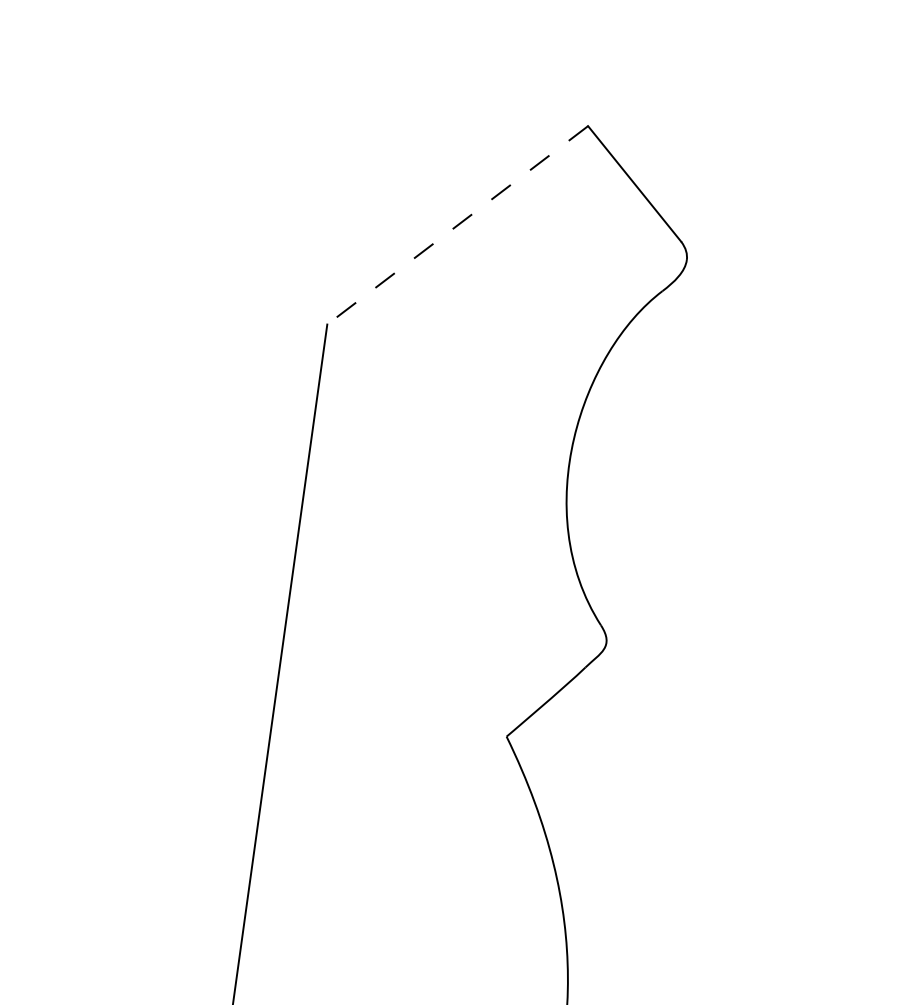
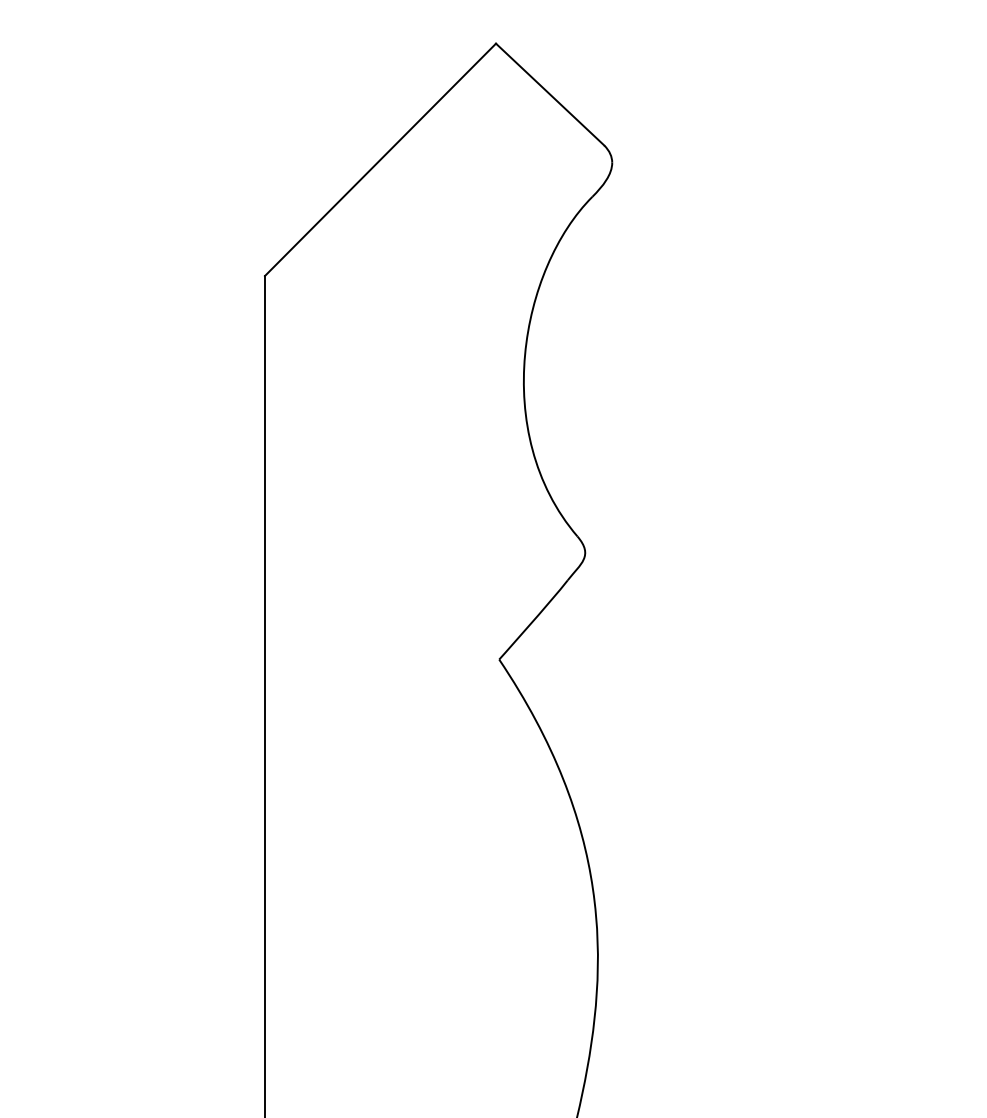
line: (457, 225) -> (380, 159), dashed -> solid

